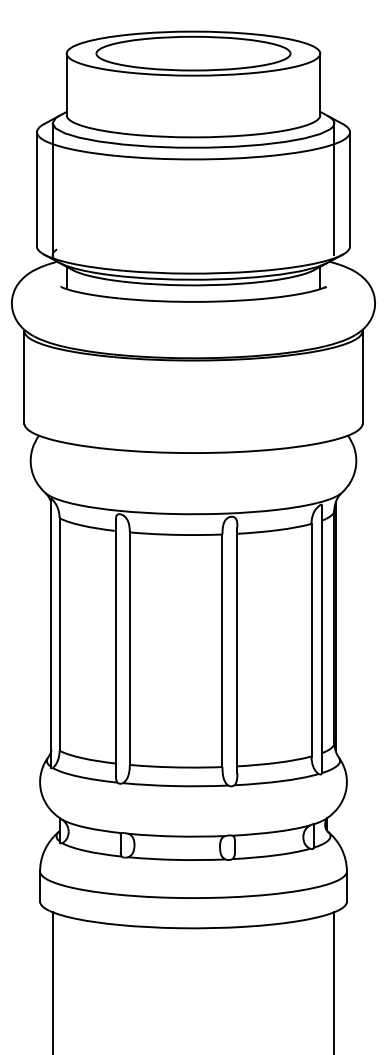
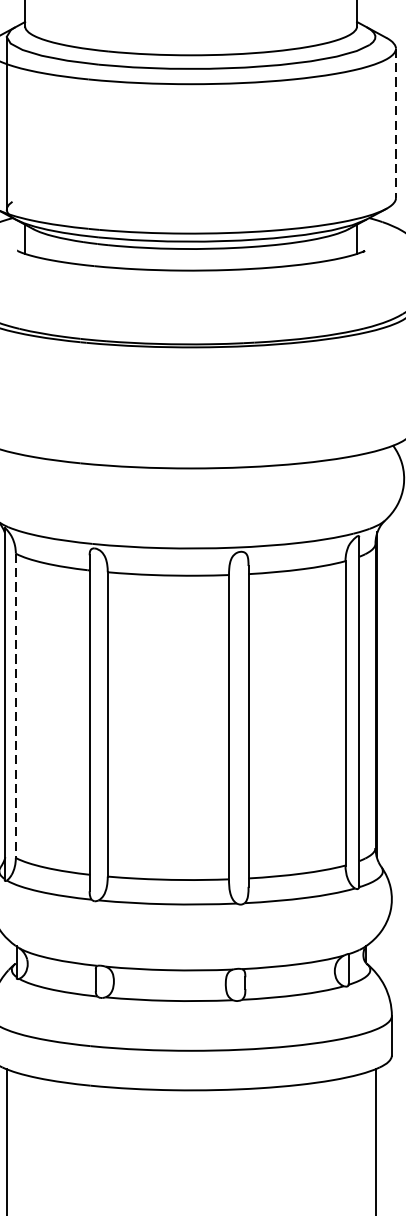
line: (334, 189) -> (375, 123), removed
line: (350, 189) -> (396, 123), solid -> dashed
line: (59, 634) -> (15, 705), solid -> dashed

